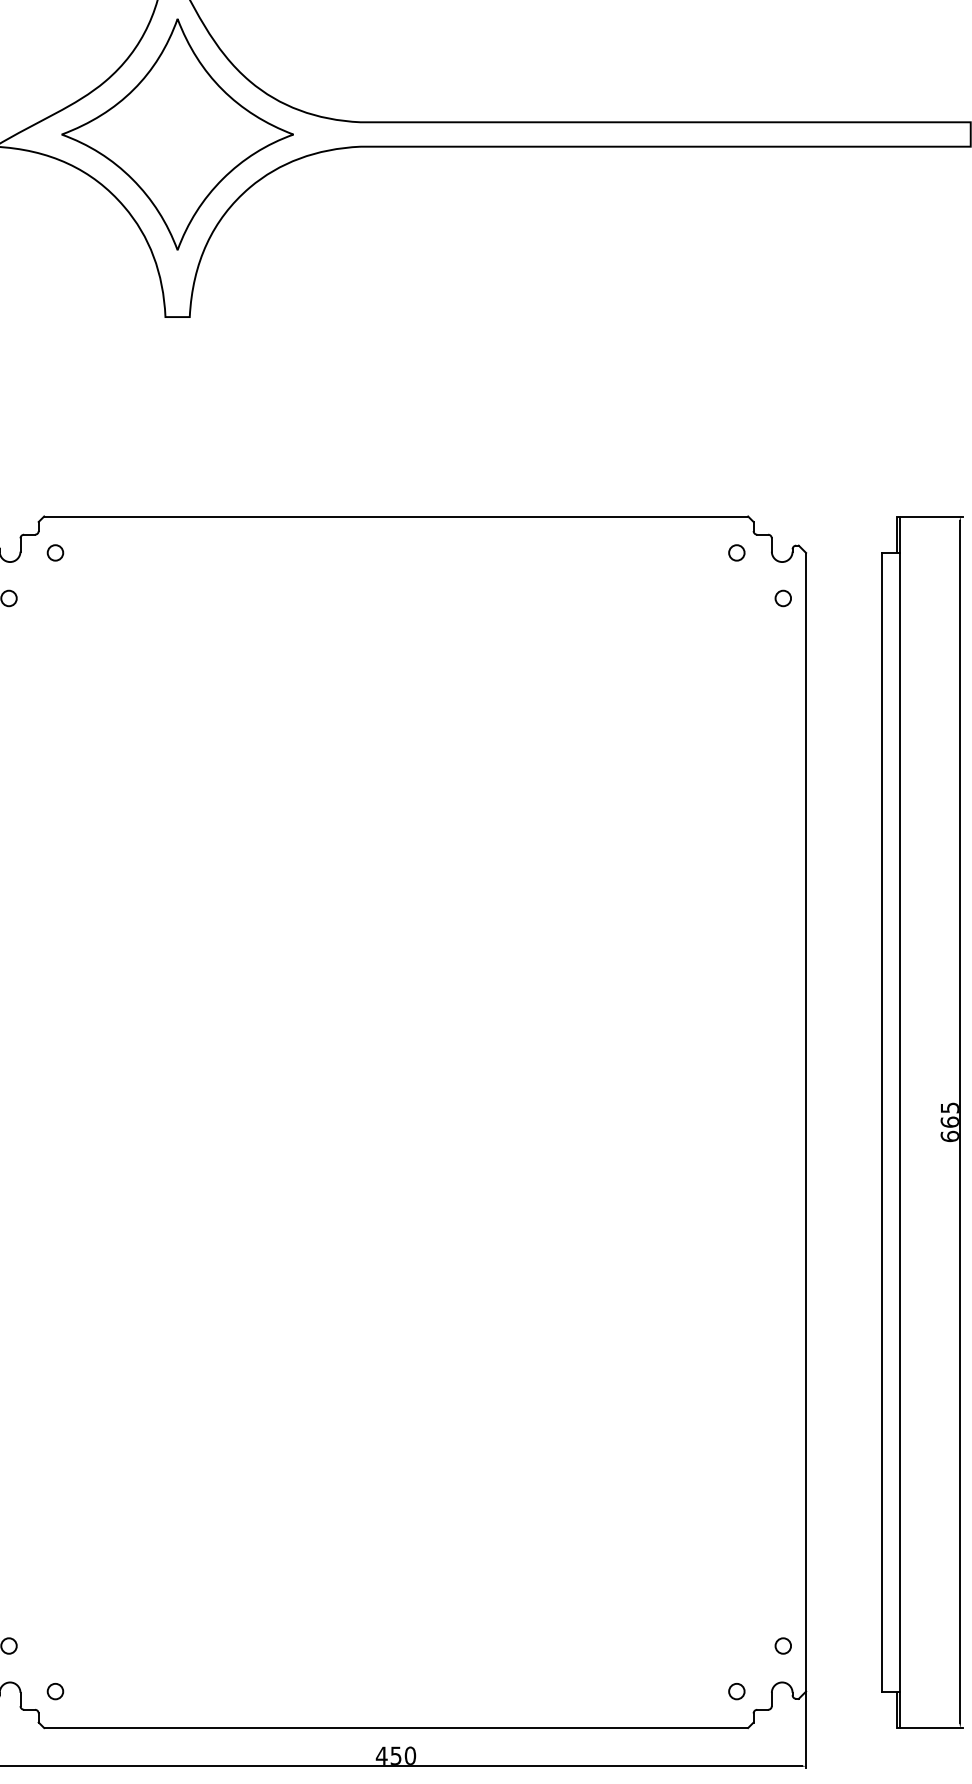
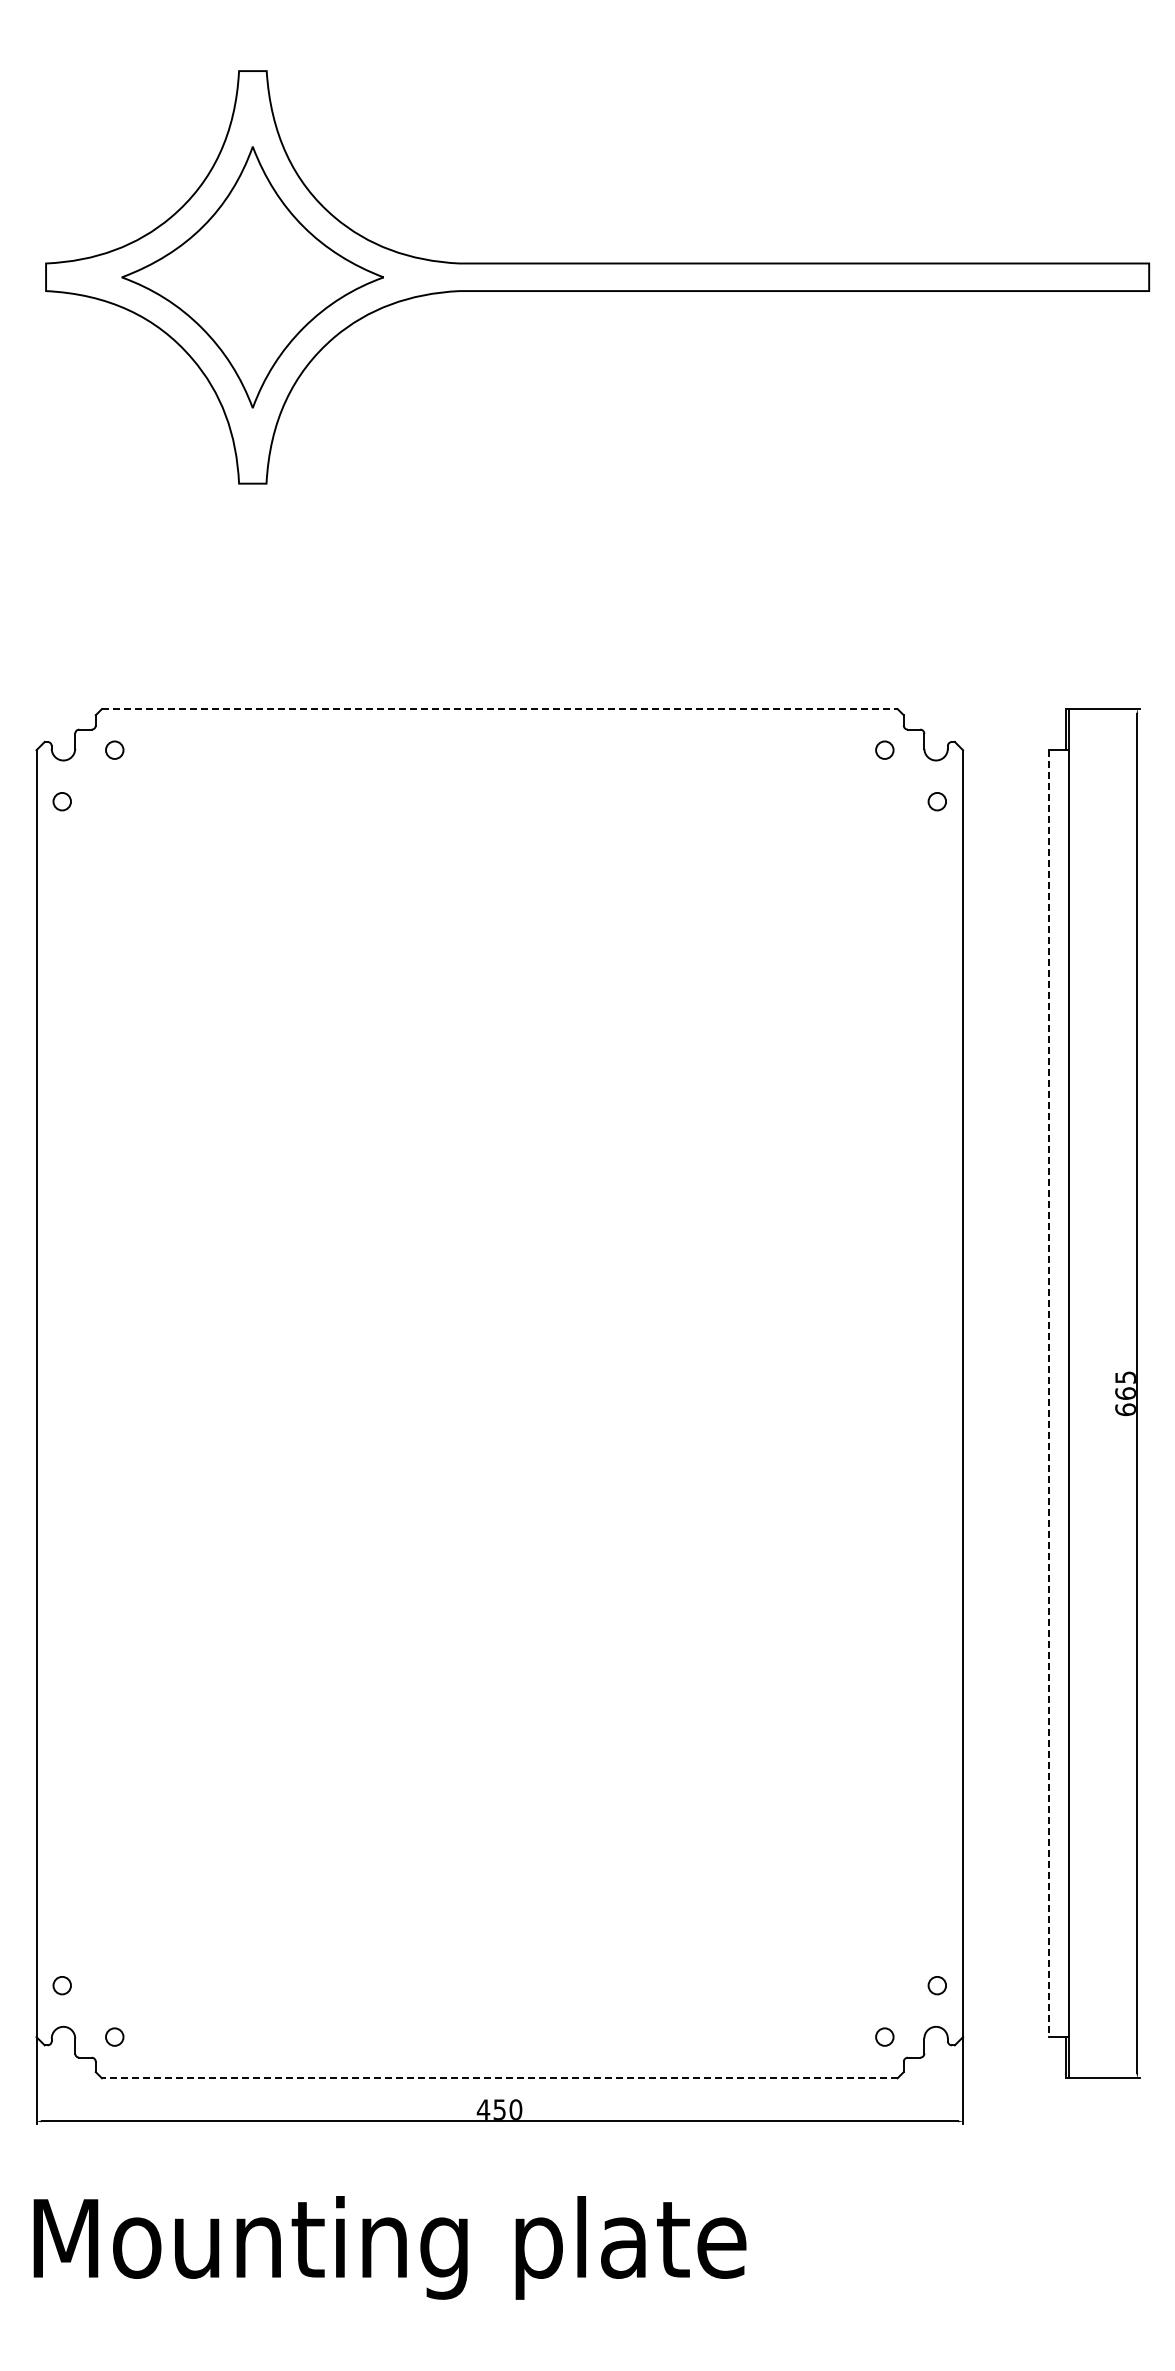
line: (395, 516) -> (499, 709), solid -> dashed
line: (881, 1122) -> (1048, 1394), solid -> dashed
line: (395, 1728) -> (499, 2078), solid -> dashed

